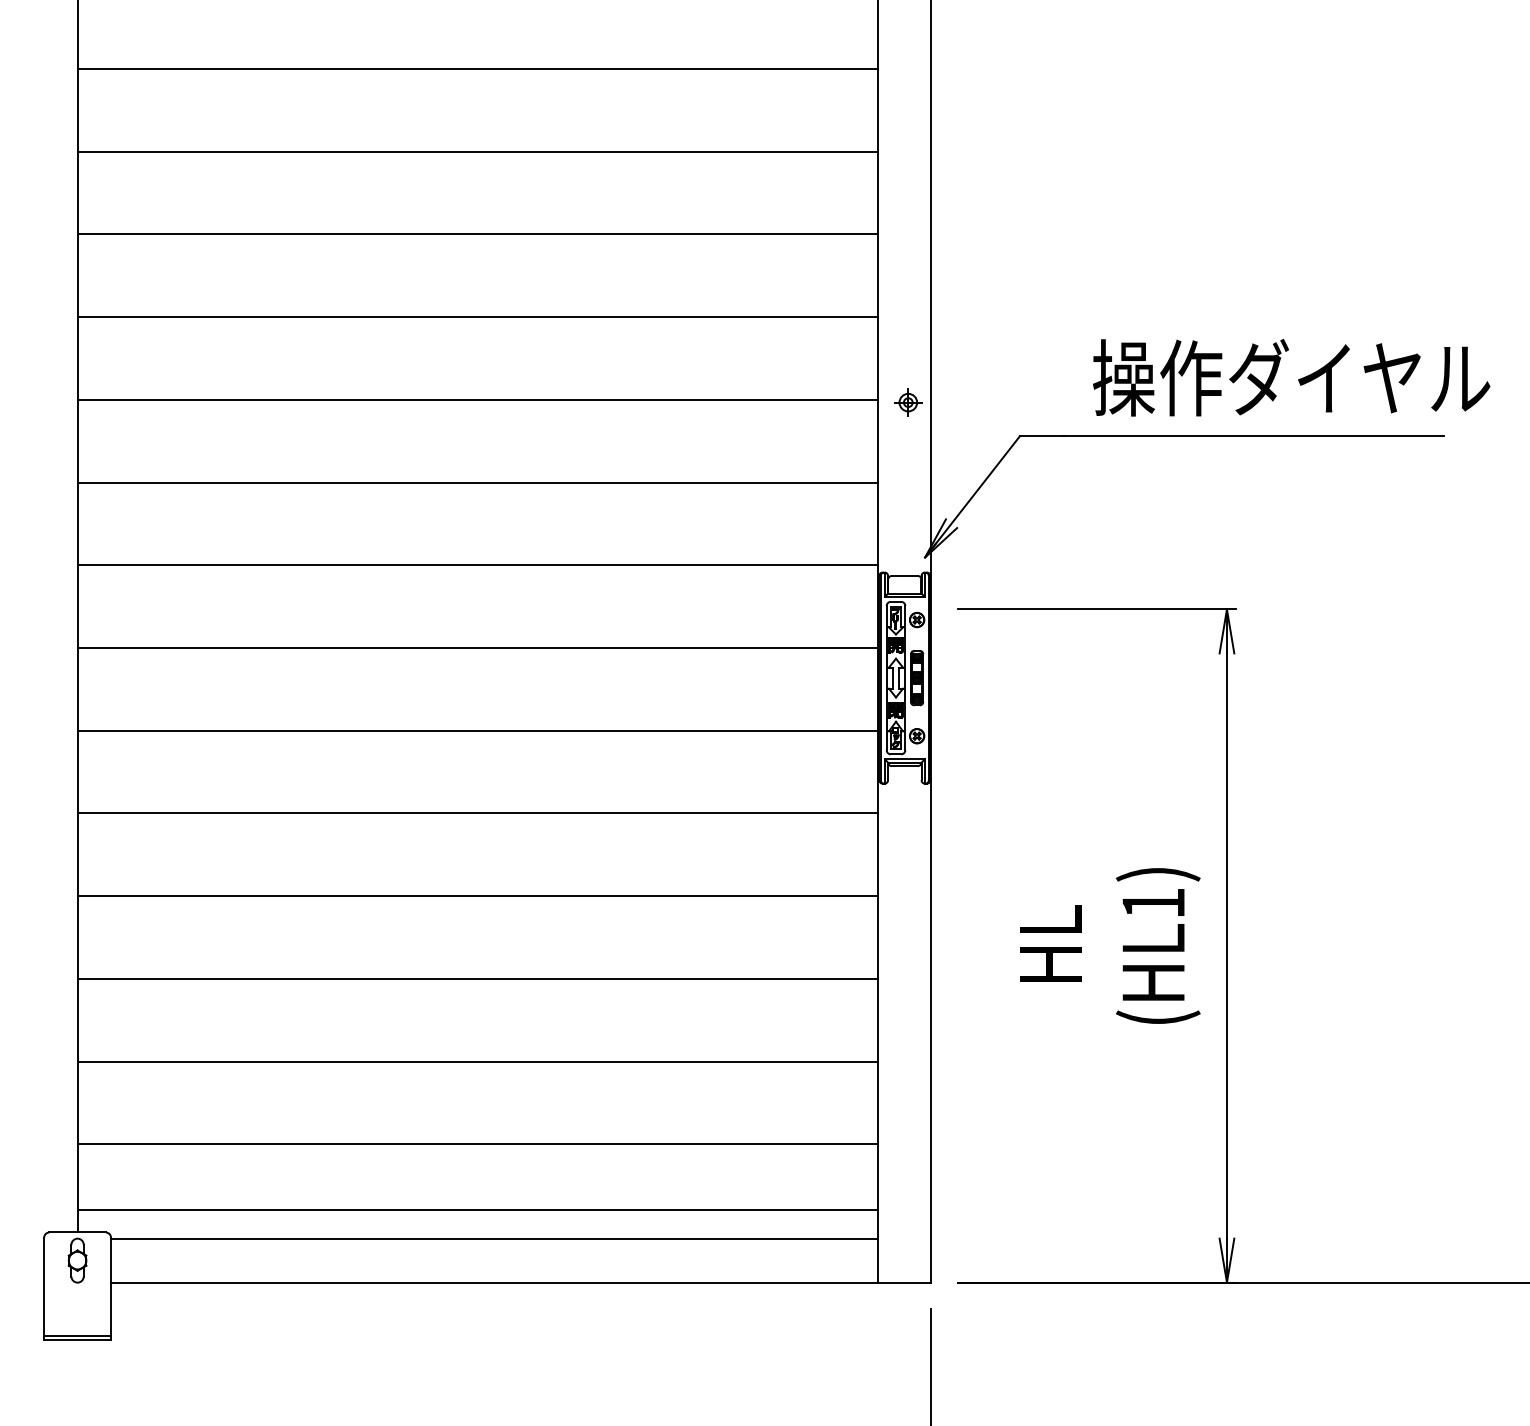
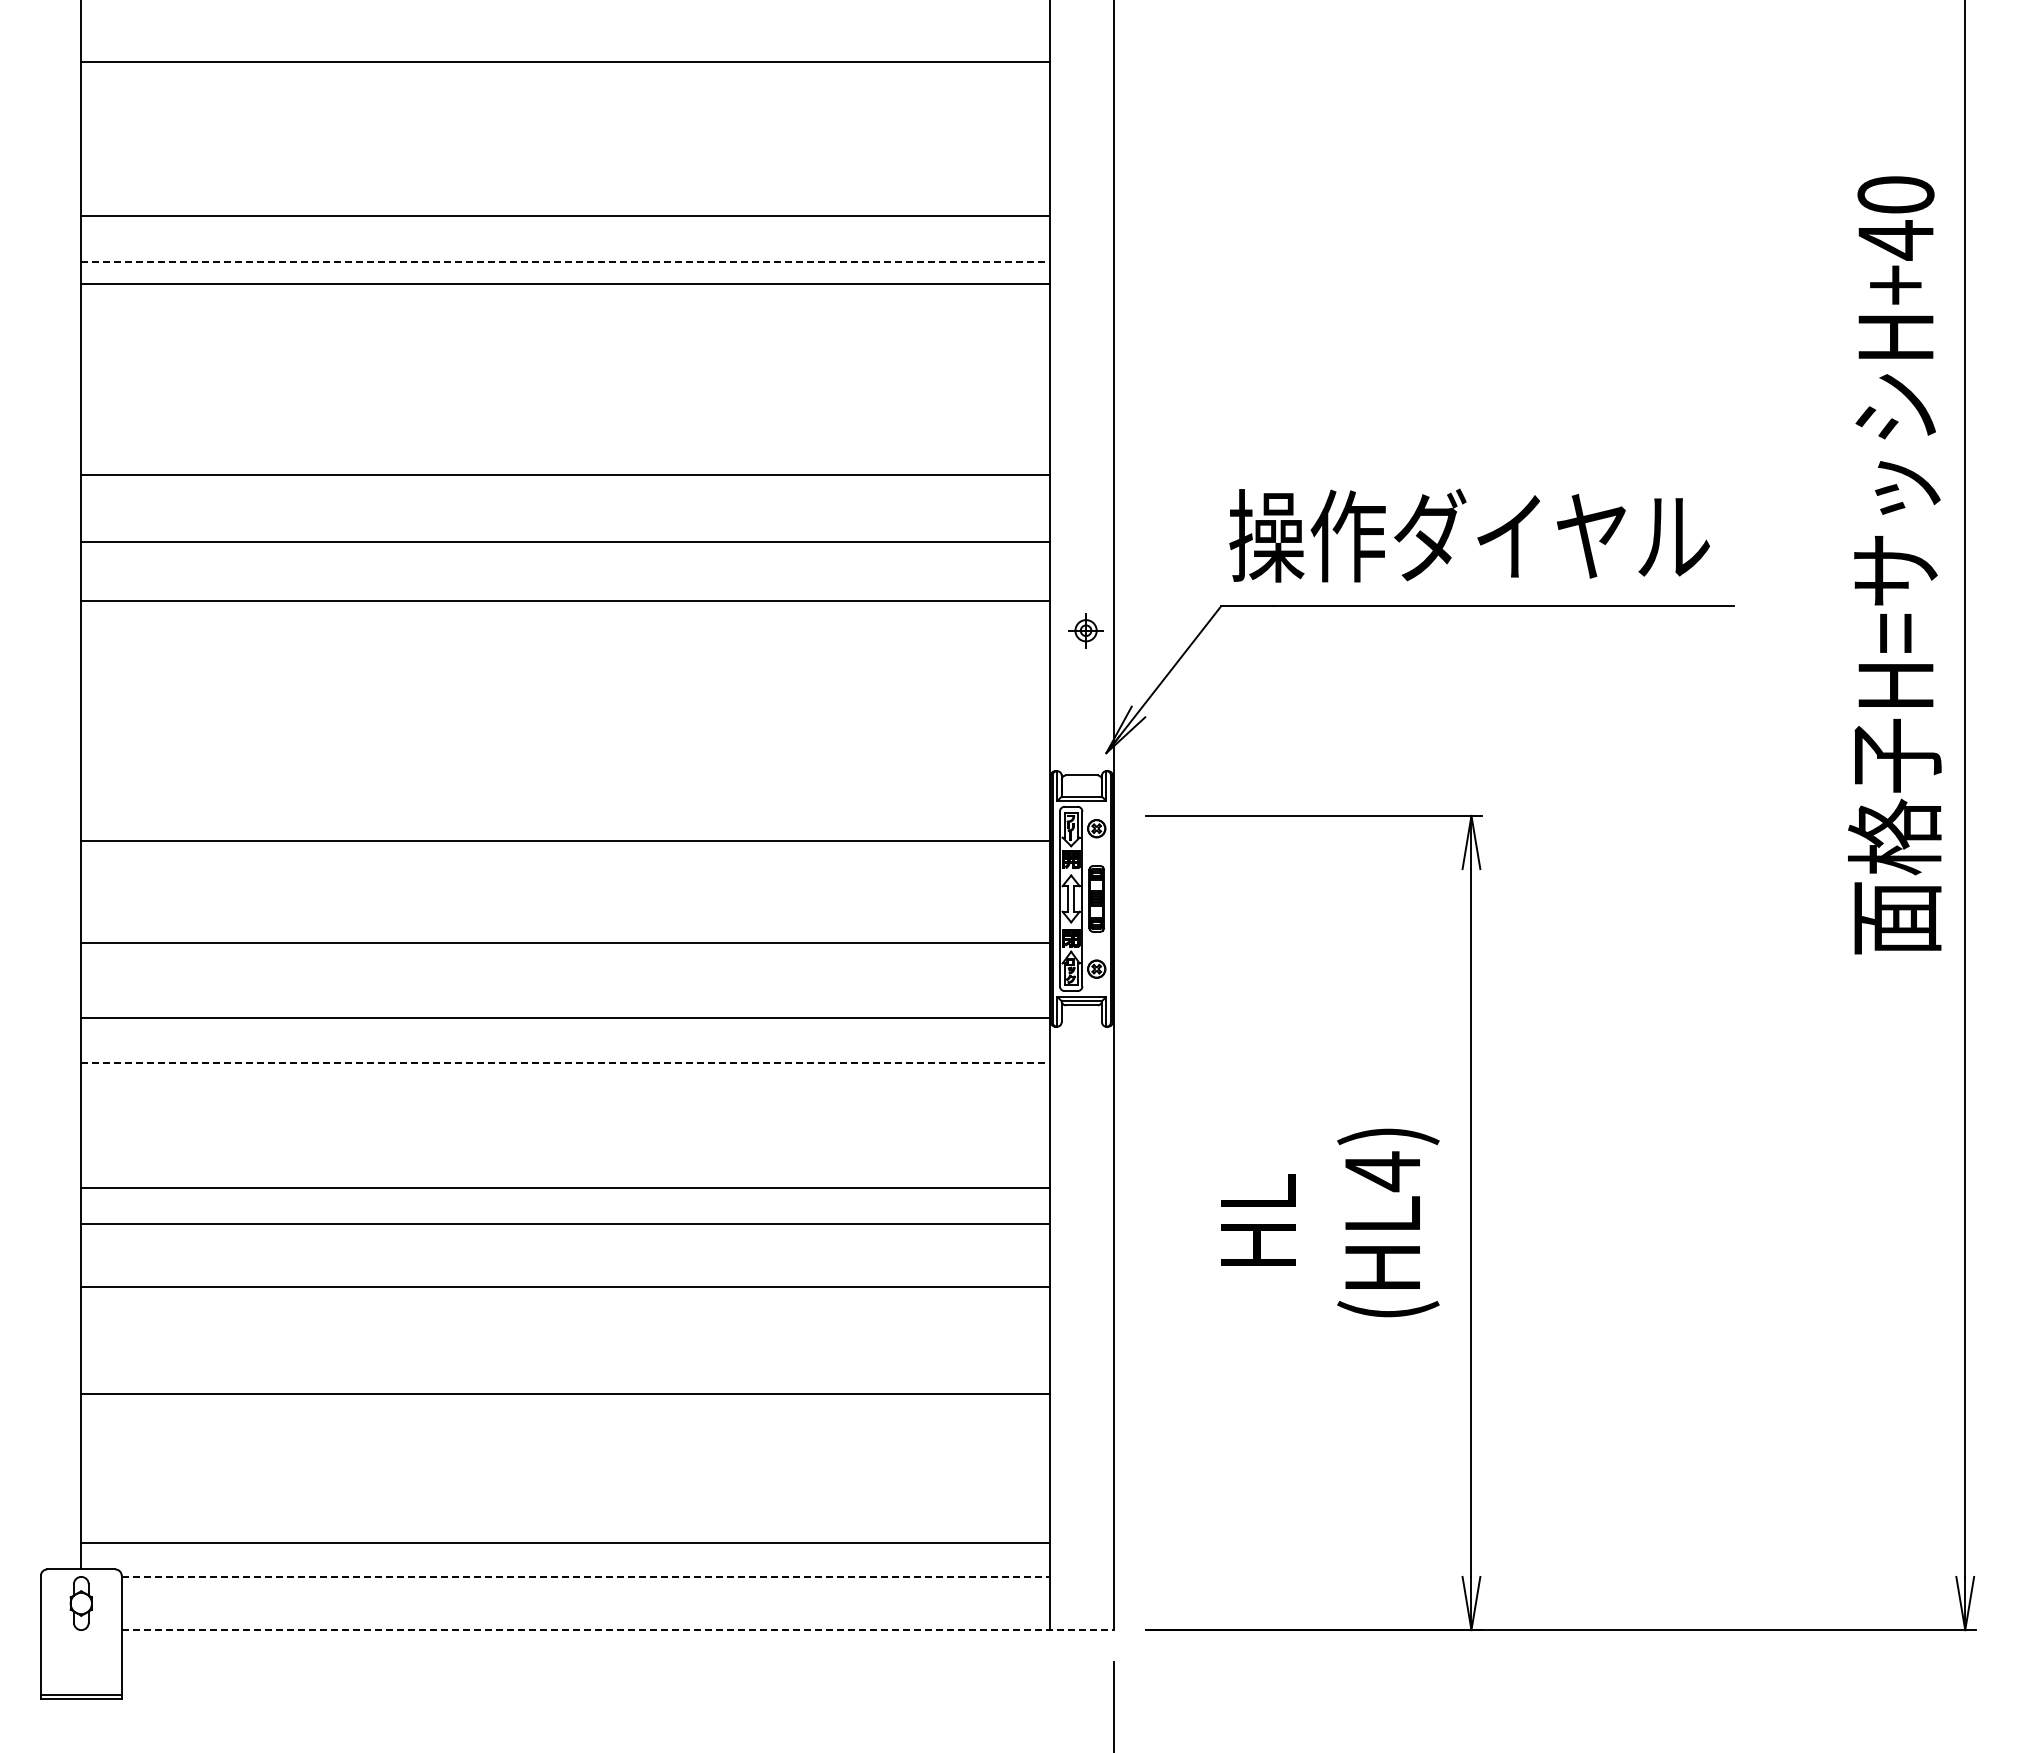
line: (477, 69) -> (565, 216), moved
line: (478, 151) -> (566, 262), solid -> dashed
line: (477, 234) -> (565, 284), moved
line: (477, 317) -> (565, 542), moved
text: (1291, 377) -> (1469, 535), moved
line: (477, 399) -> (565, 475), moved
part: (907, 402) -> (1085, 630), moved
line: (477, 482) -> (565, 601), moved
line: (477, 565) -> (565, 841), moved
line: (477, 647) -> (565, 943), moved
line: (477, 730) -> (565, 1017), moved
line: (478, 813) -> (566, 1062), solid -> dashed
line: (477, 896) -> (565, 1223), moved
text: (1153, 903) -> (1382, 1171), (HL1) -> (HL4)
line: (477, 978) -> (565, 1187), moved
line: (477, 1061) -> (565, 1286), moved
line: (477, 1144) -> (565, 1393), moved
line: (495, 1238) -> (586, 1576), solid -> dashed
line: (520, 1282) -> (617, 1630), solid -> dashed

